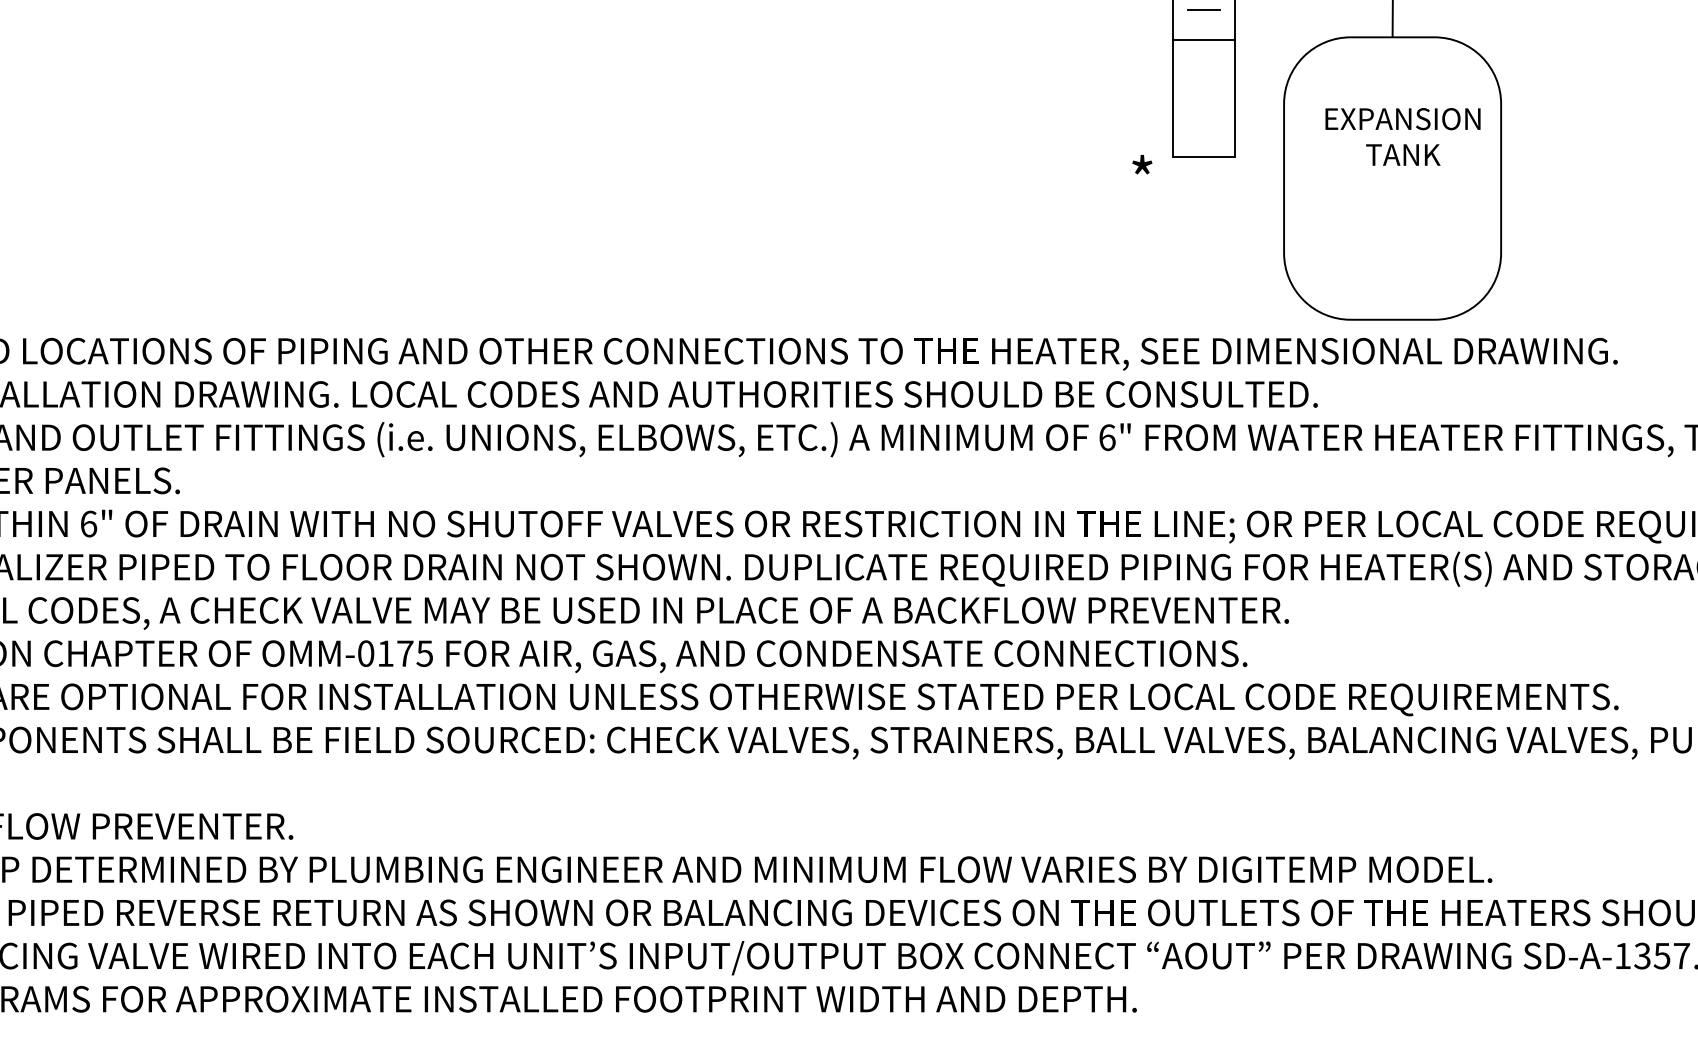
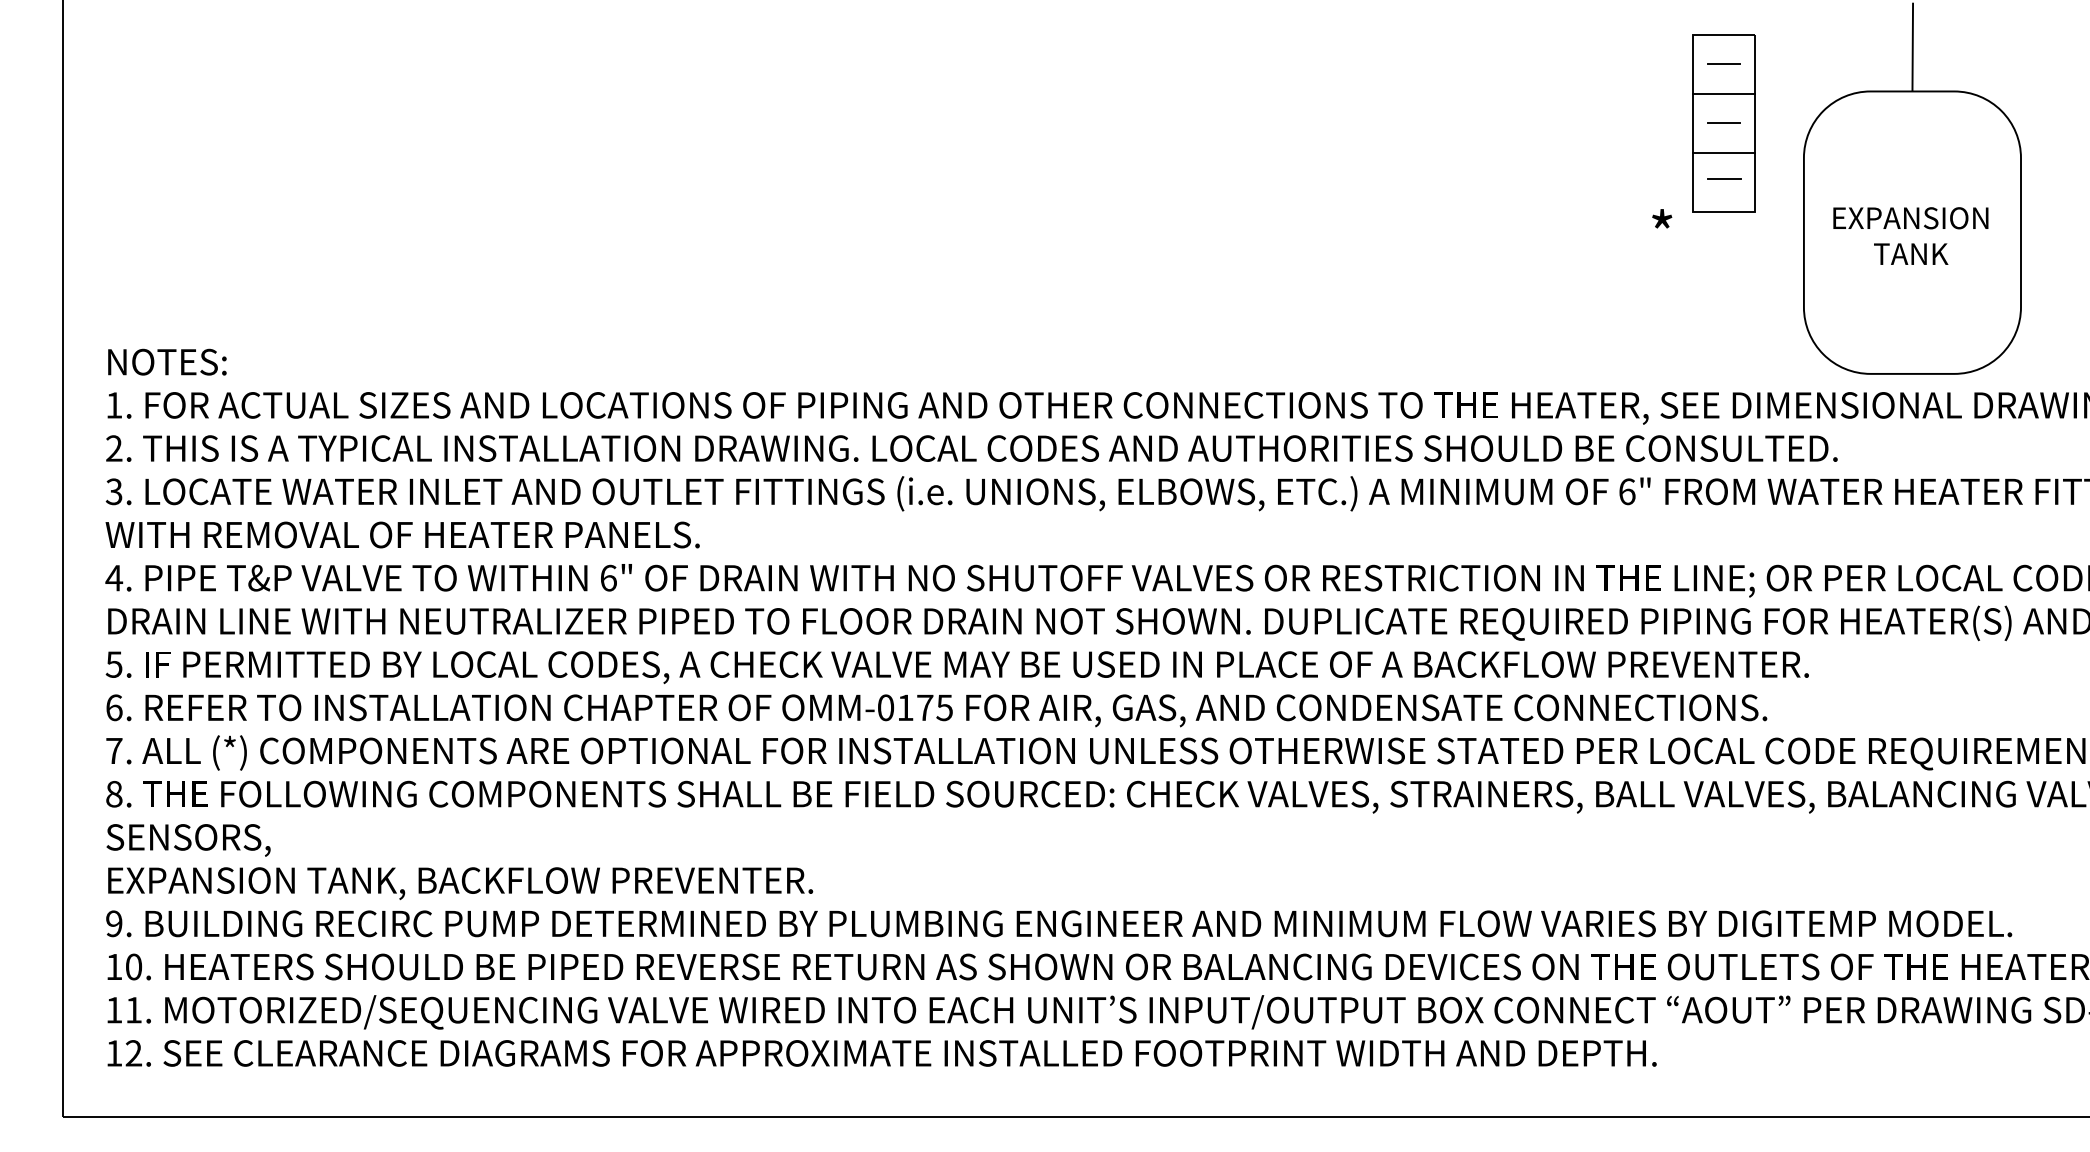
line: (1203, 69) -> (1723, 123), added
line: (1204, 98) -> (1724, 152), added
line: (1204, 125) -> (1724, 179), added
text: (1402, 136) -> (1910, 235), moved

